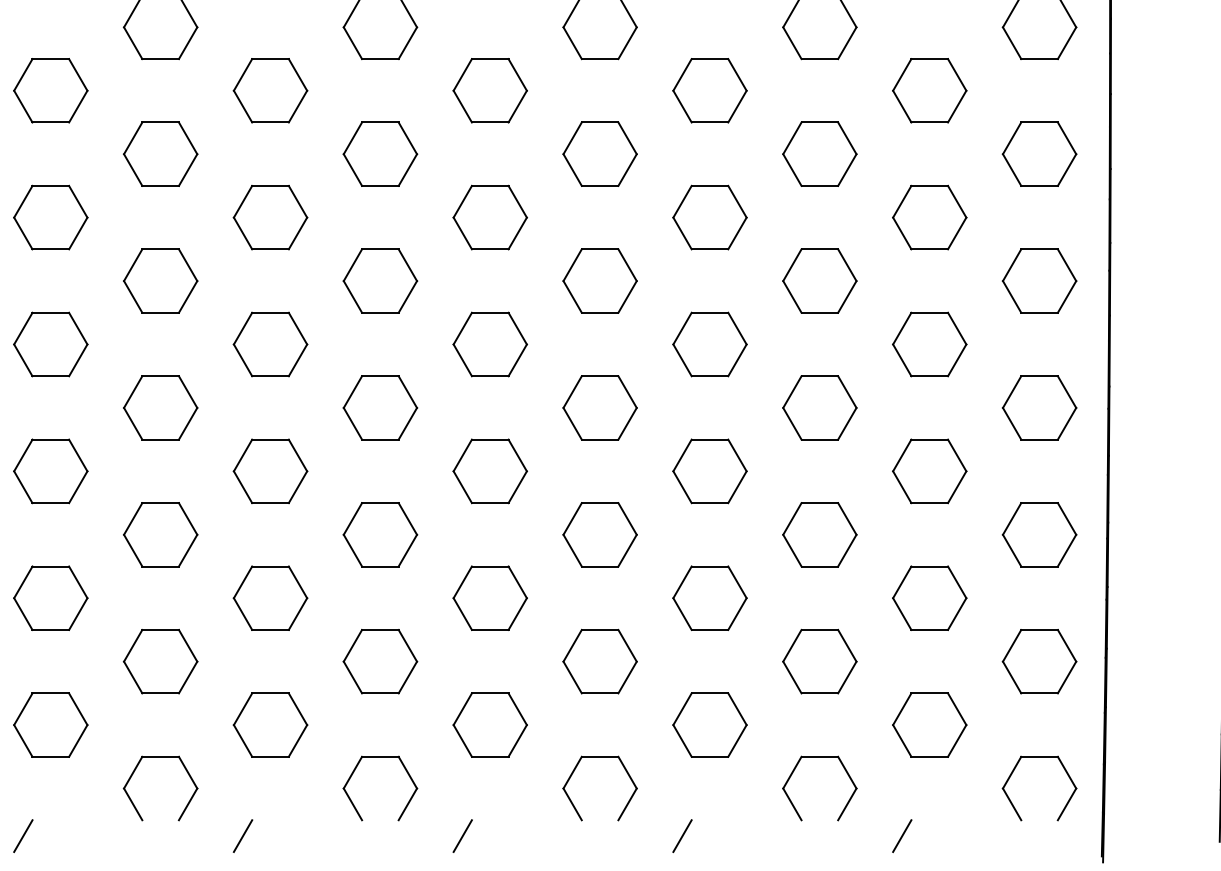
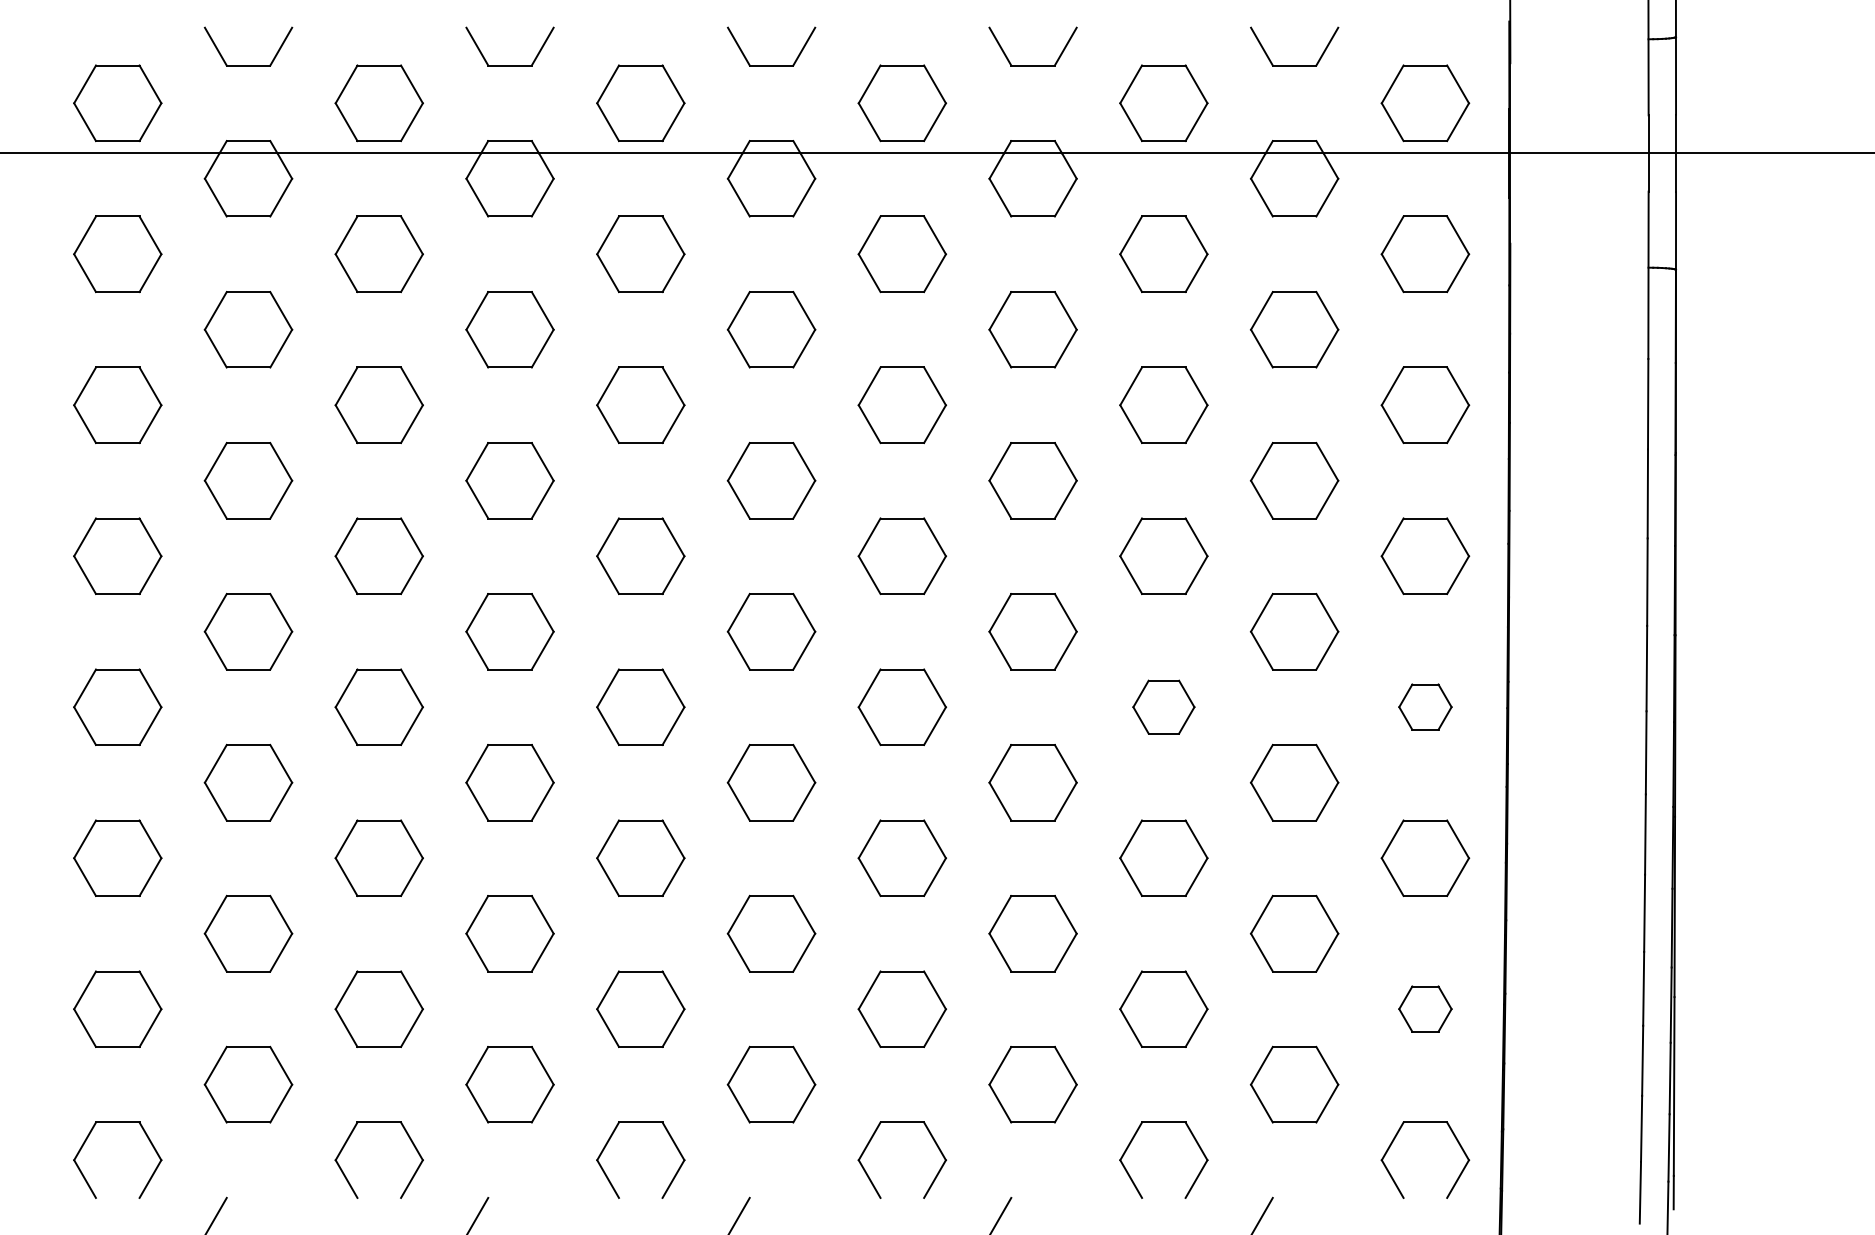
part: (819, 407) -> (1163, 706), size x0.7
part: (1039, 407) -> (1425, 706), size x0.6
part: (1039, 661) -> (1425, 1008), size x0.6

